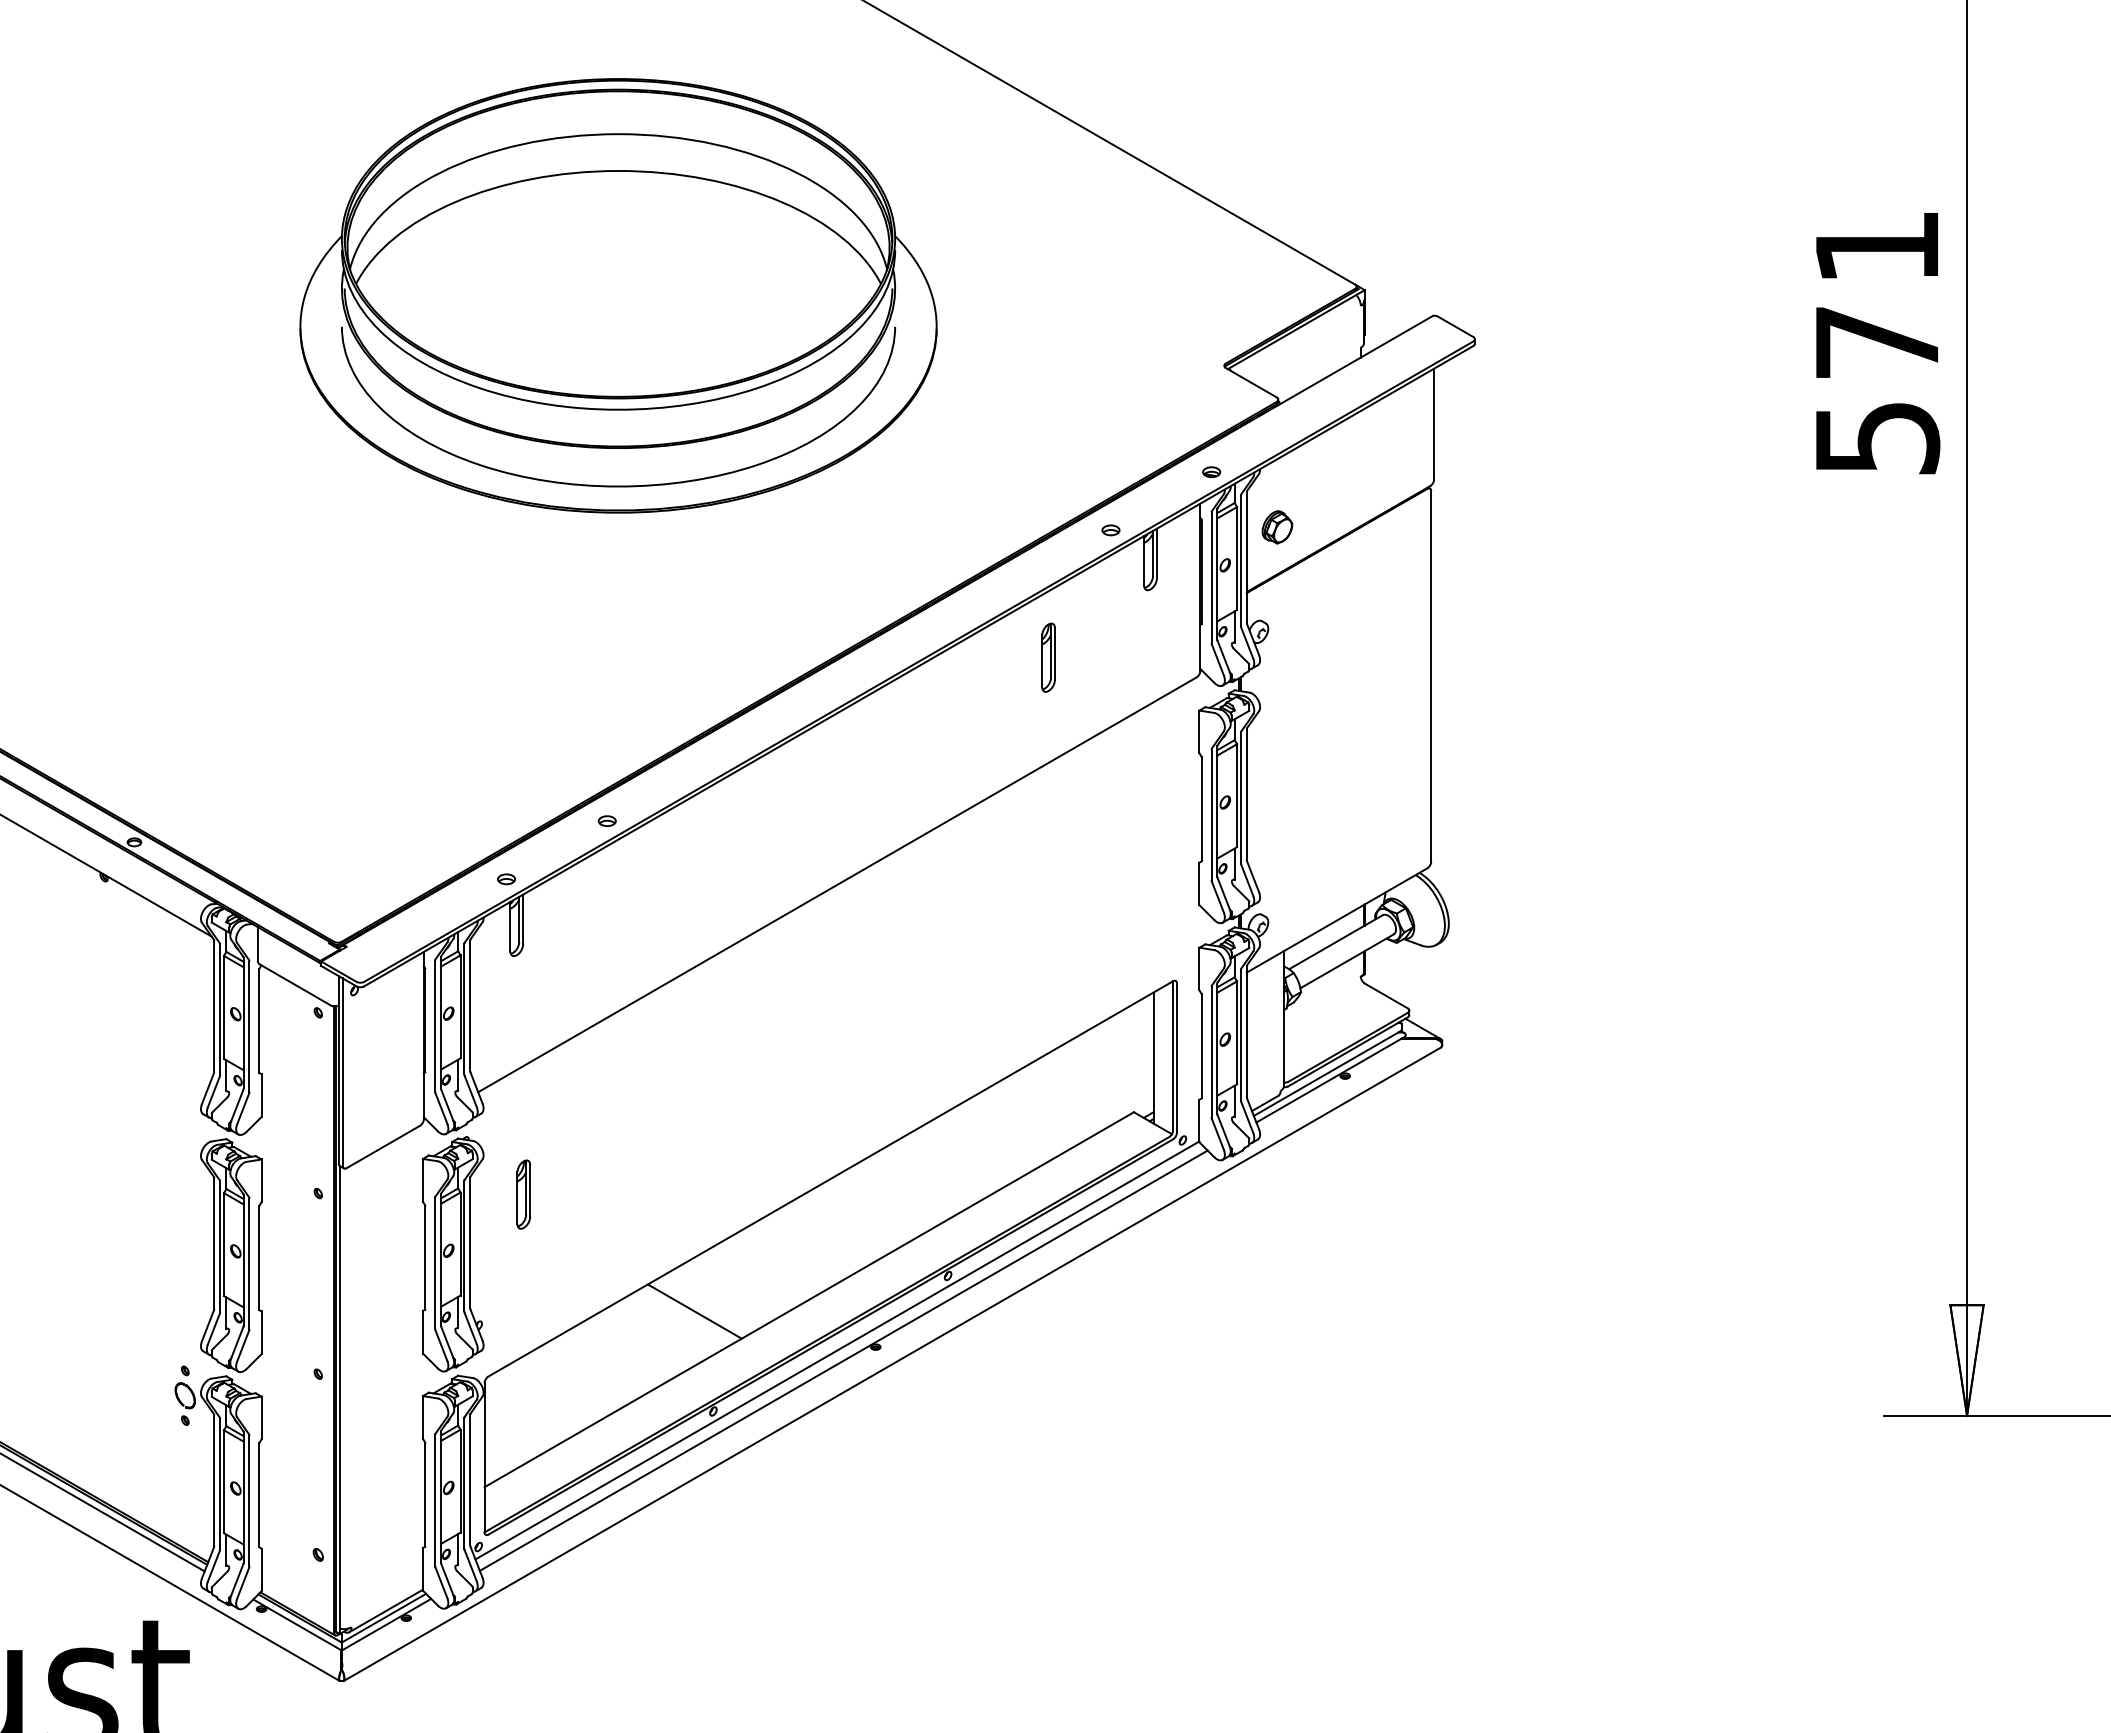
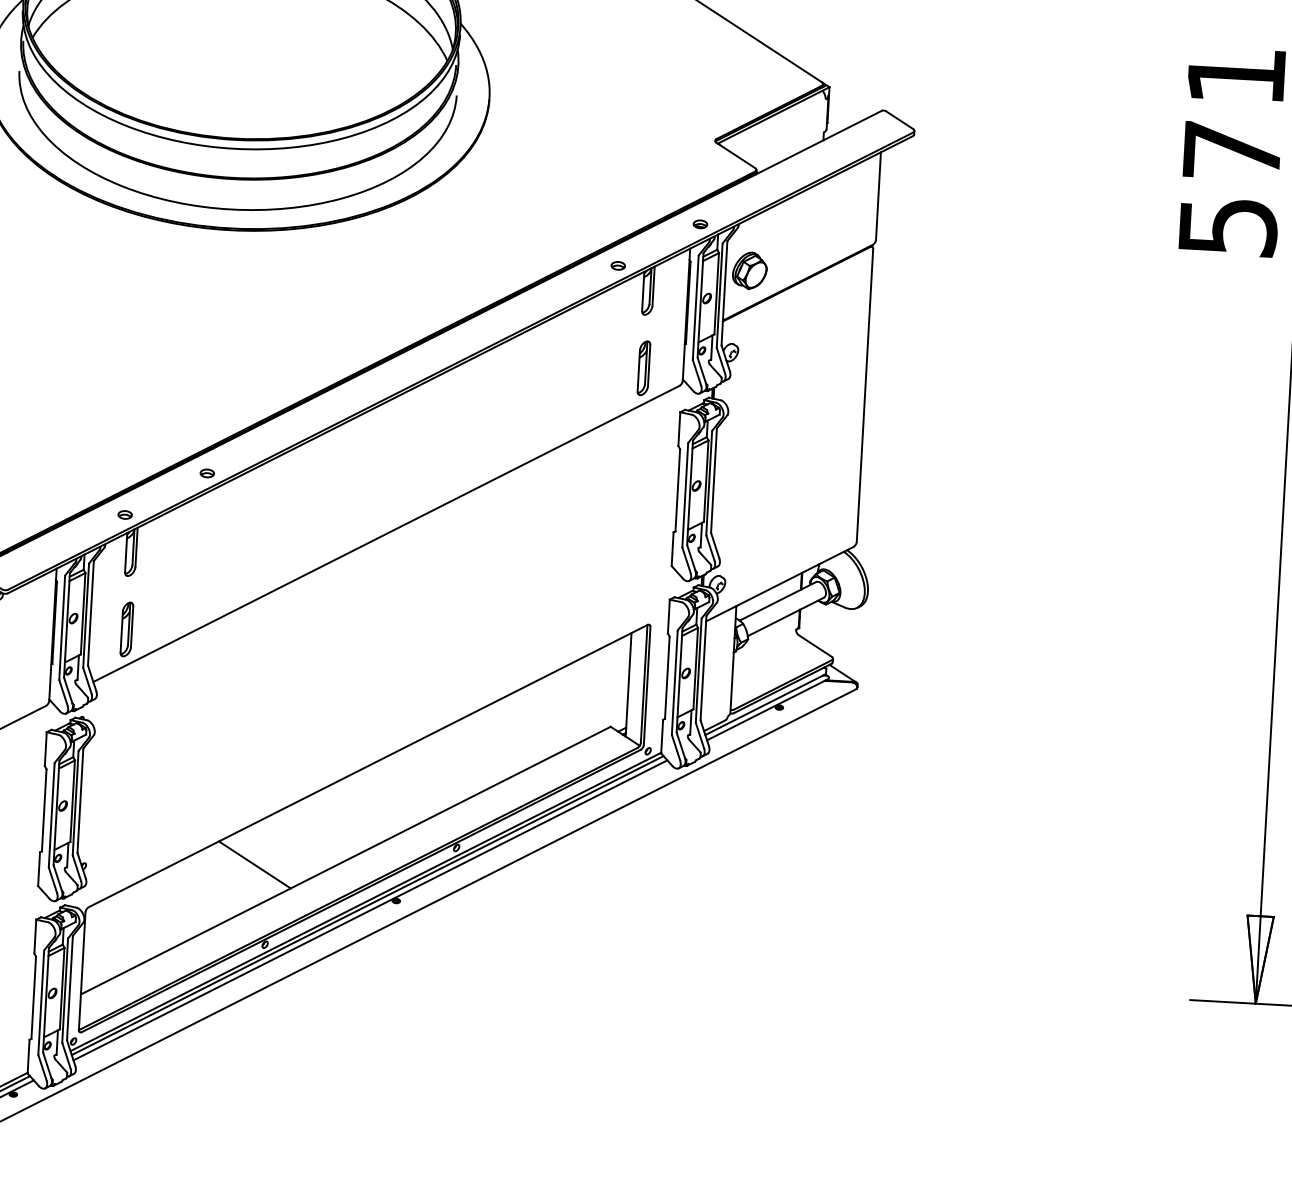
part: (1277, 527) -> (750, 270), size x1.43
part: (1048, 657) -> (643, 368), moved
part: (523, 1194) -> (126, 629), moved
line: (839, 1354) -> (367, 905), added

